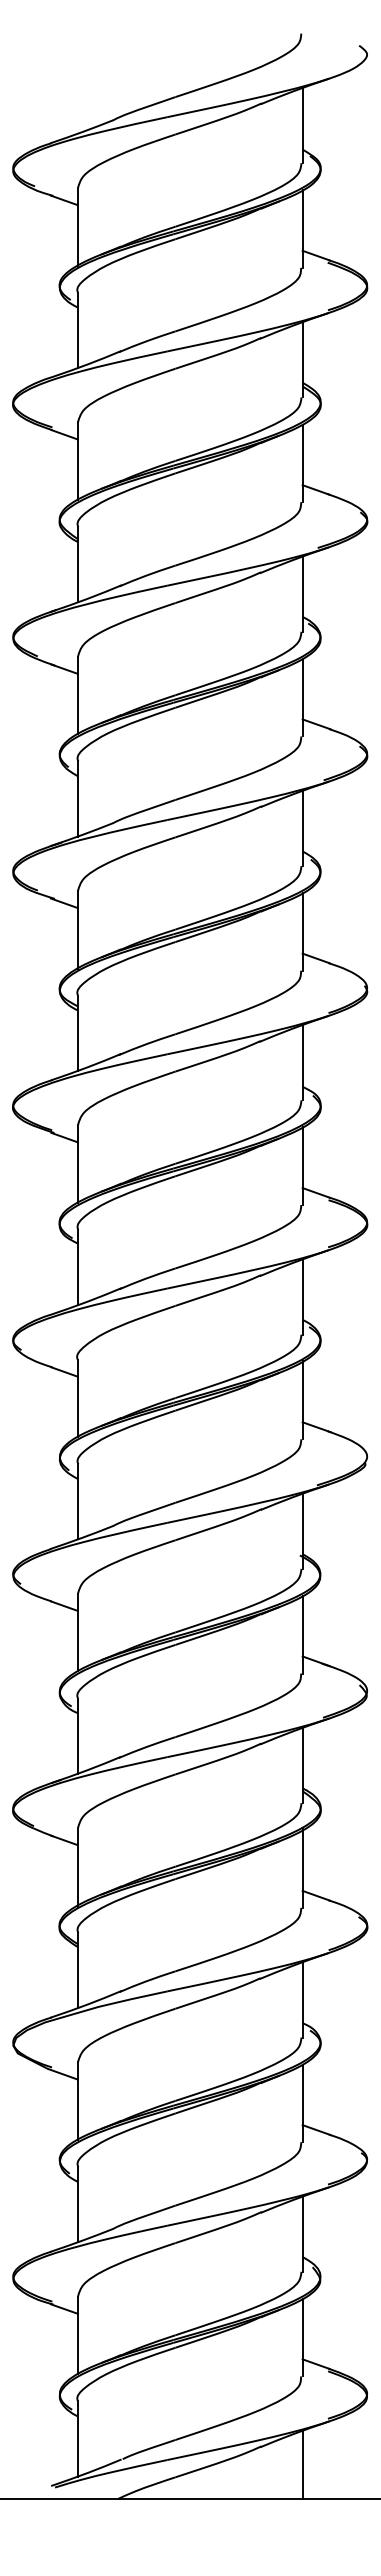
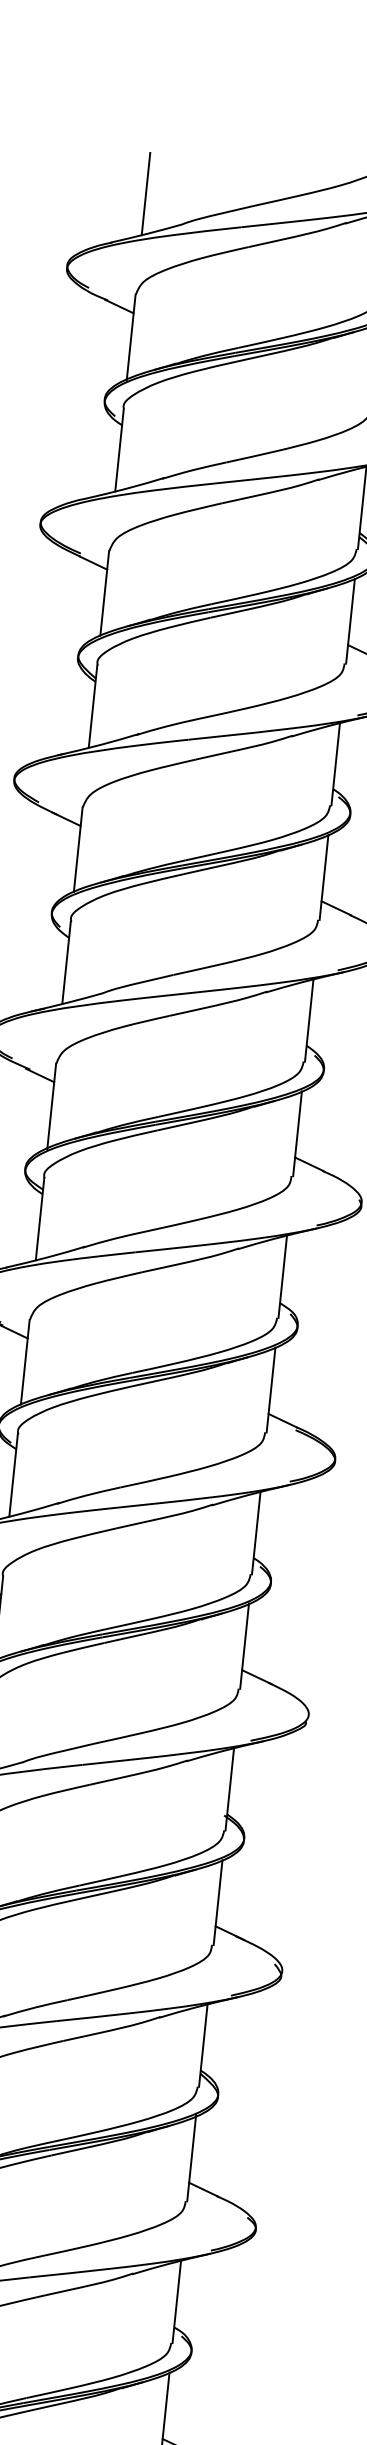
line: (77, 95) -> (145, 193), added

